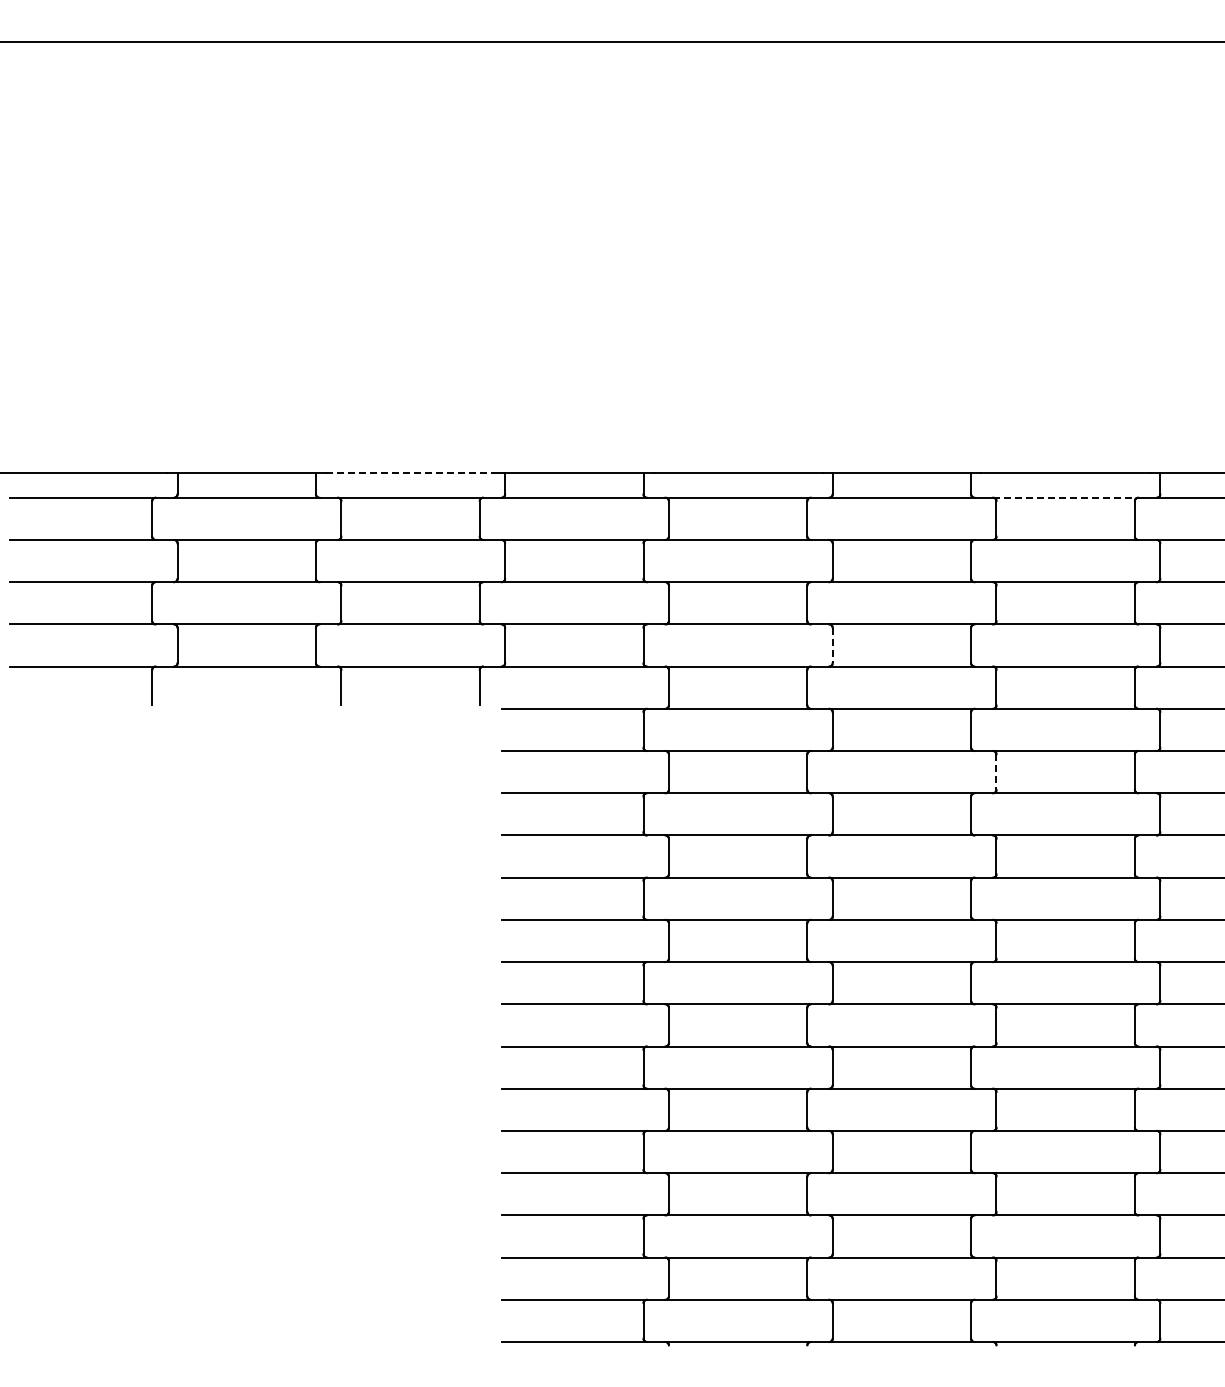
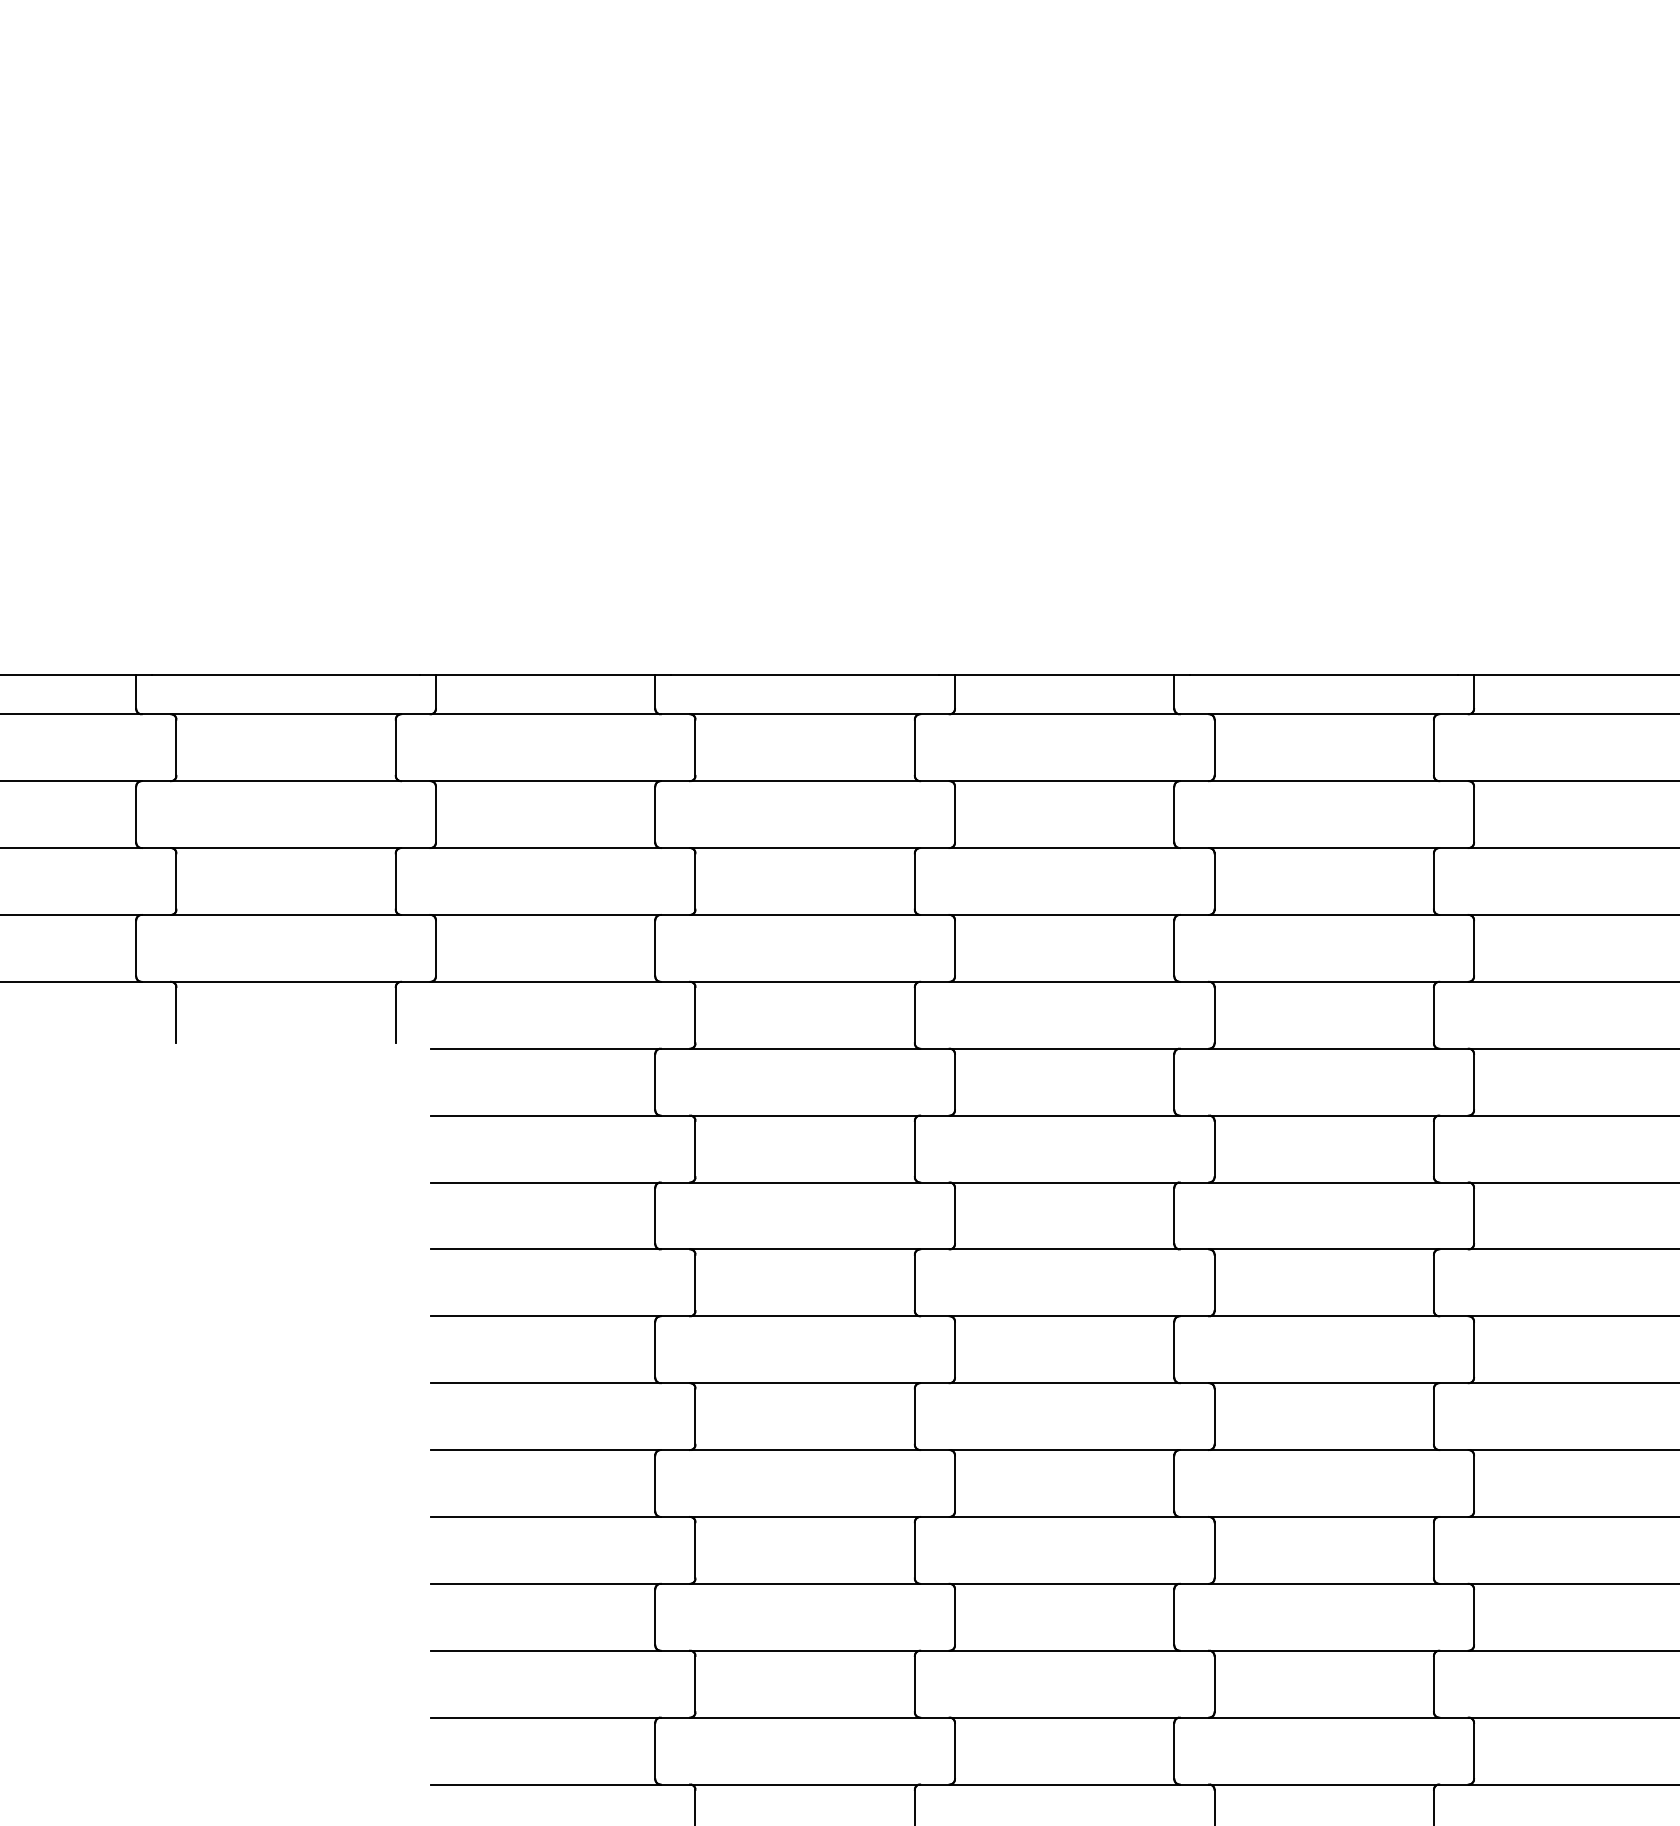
line: (411, 472) -> (287, 674), dashed -> solid
line: (1065, 497) -> (1323, 713), dashed -> solid
line: (832, 645) -> (954, 948), dashed -> solid
line: (996, 772) -> (1214, 1149), dashed -> solid

